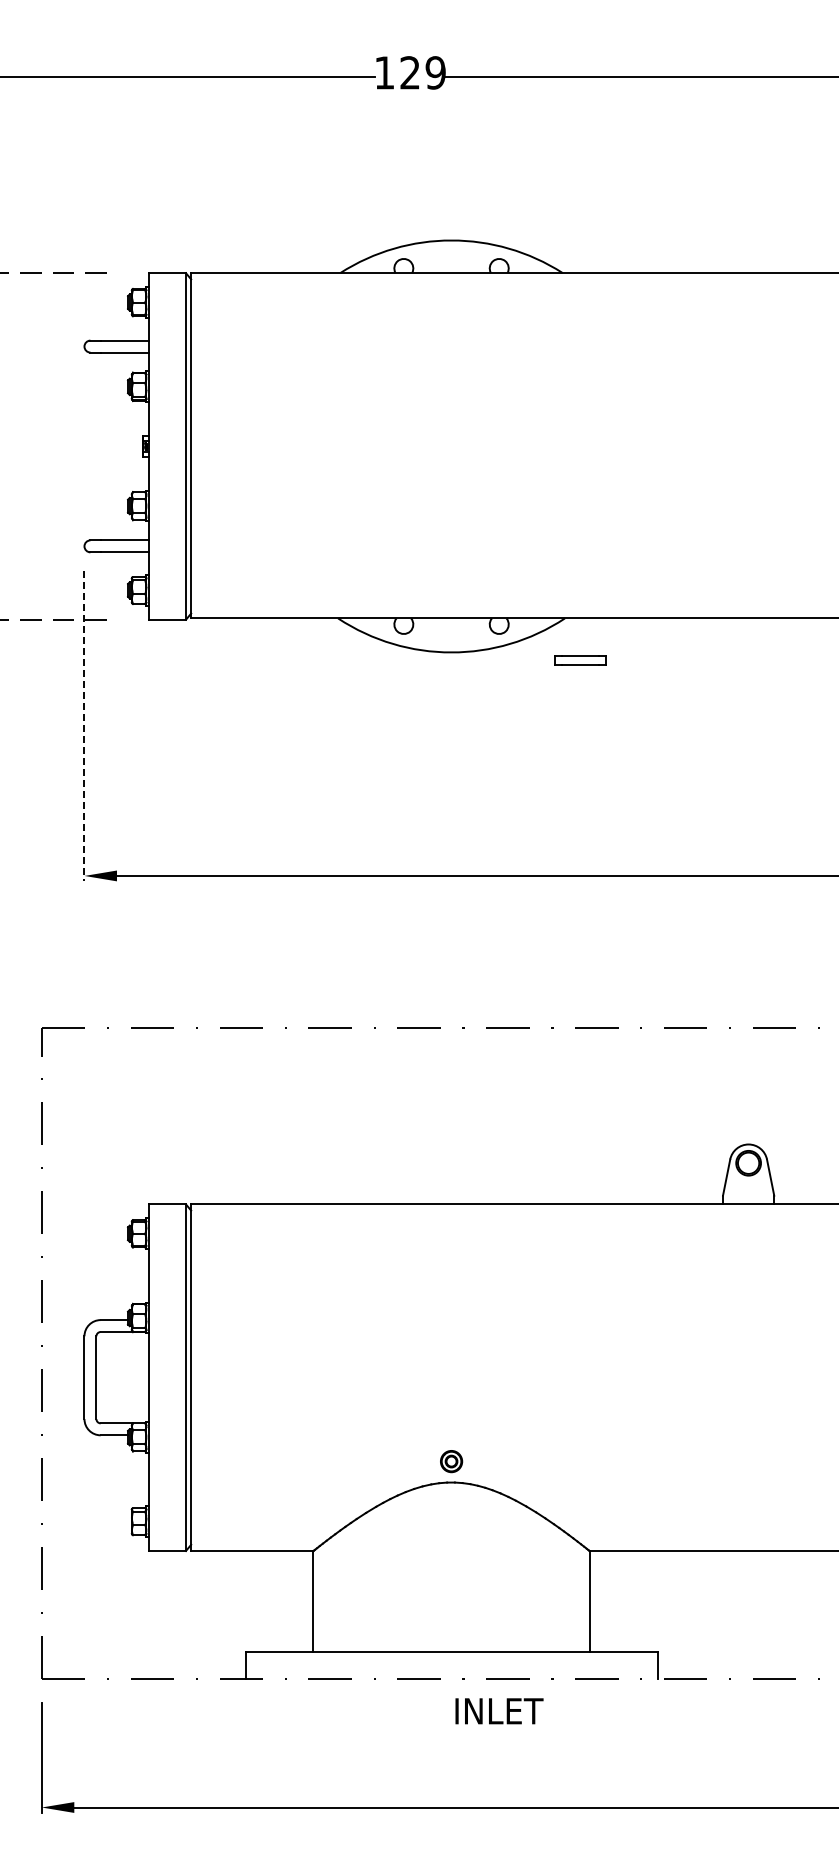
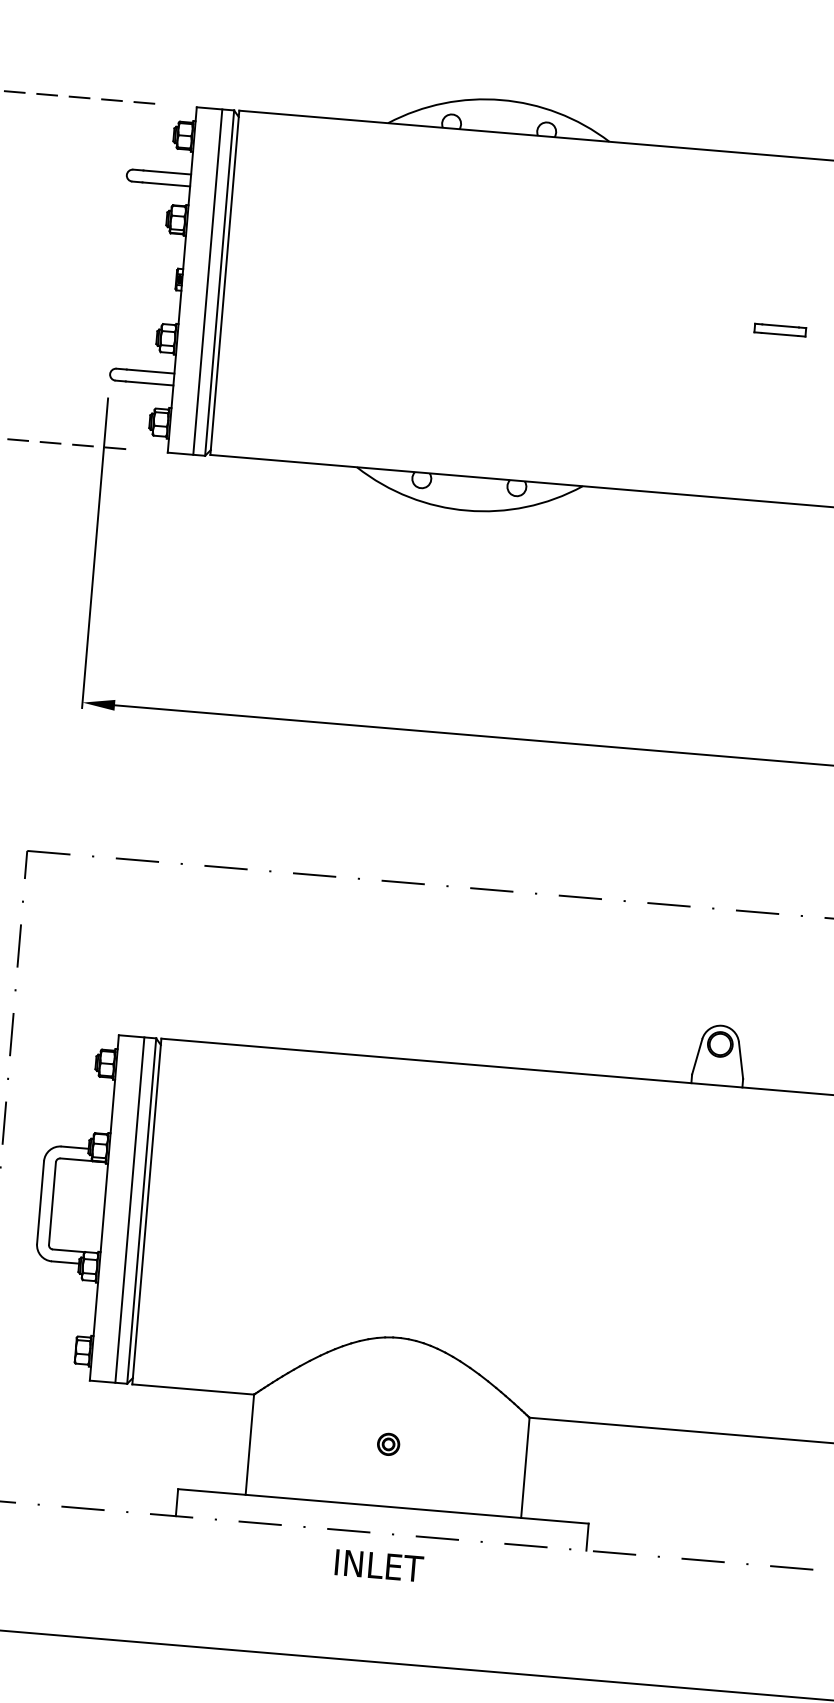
line: (174, 446) -> (208, 282), added
part: (580, 660) -> (780, 330), moved
line: (84, 726) -> (95, 553), dashed -> solid
line: (174, 1377) -> (130, 1209), added
part: (451, 1461) -> (388, 1444), moved
text: (499, 1711) -> (379, 1566), moved

